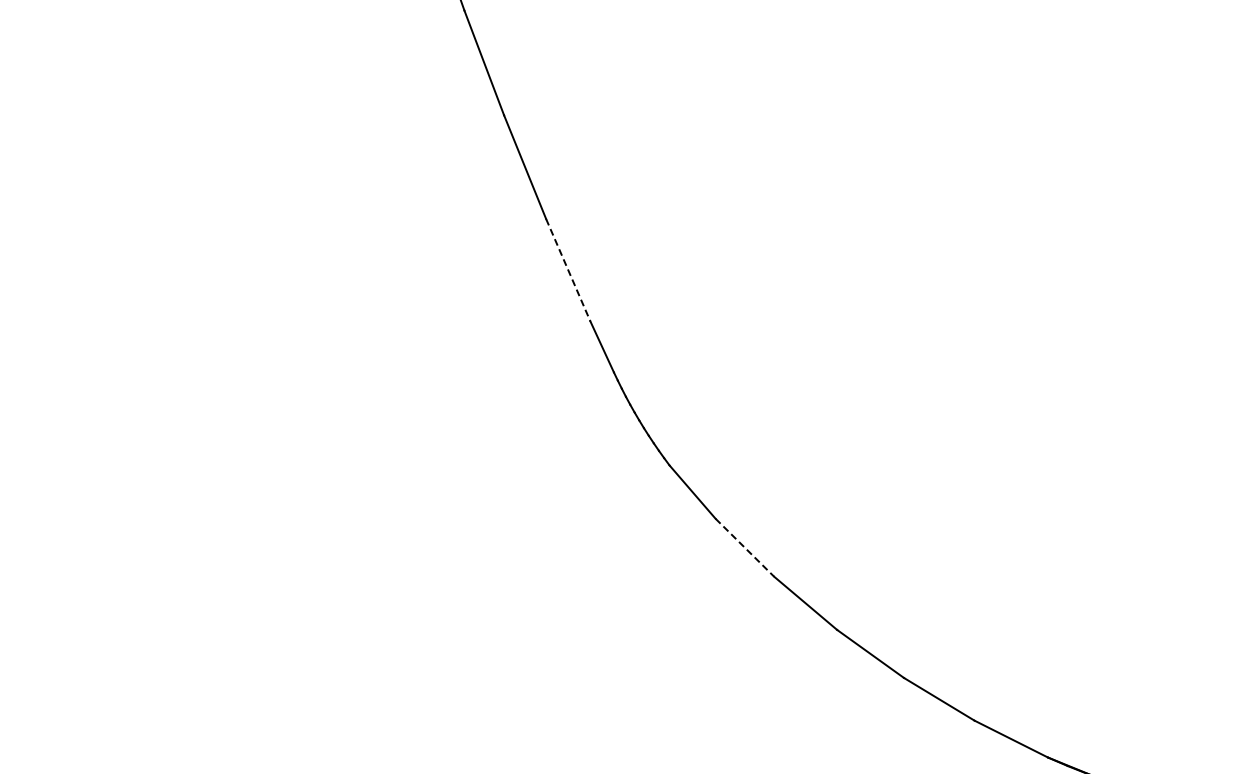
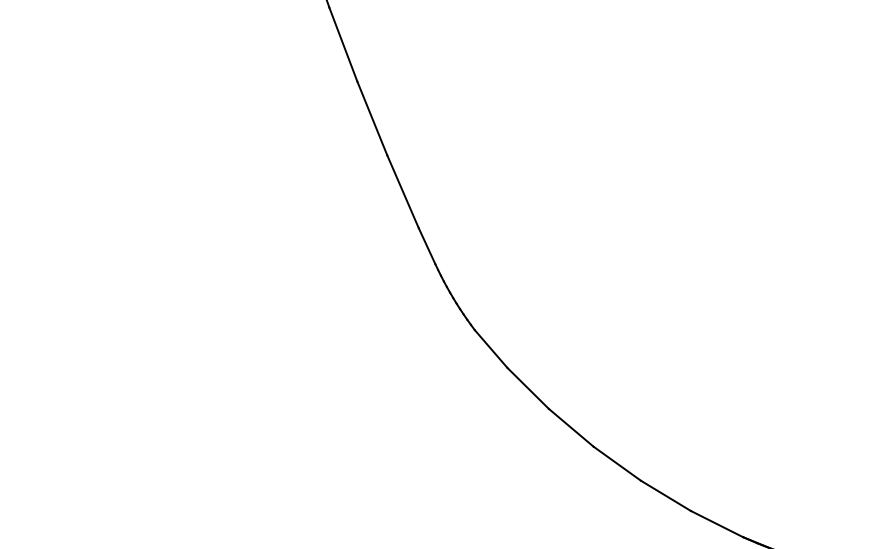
line: (568, 270) -> (403, 191), dashed -> solid
line: (745, 548) -> (528, 388), dashed -> solid

